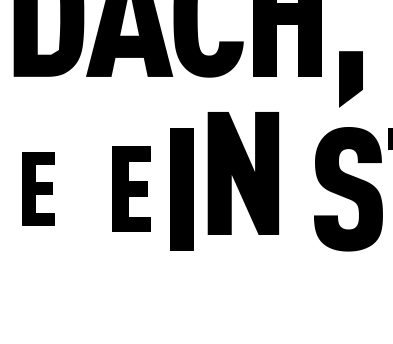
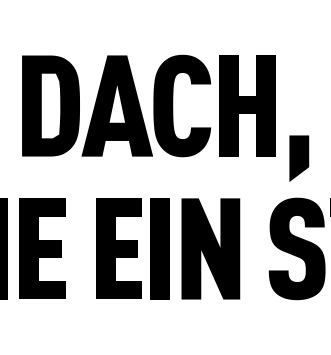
part: (242, 172) -> (210, 248), moved
part: (38, 188) -> (42, 248), size x1.67
part: (131, 188) -> (118, 248), size x1.43

